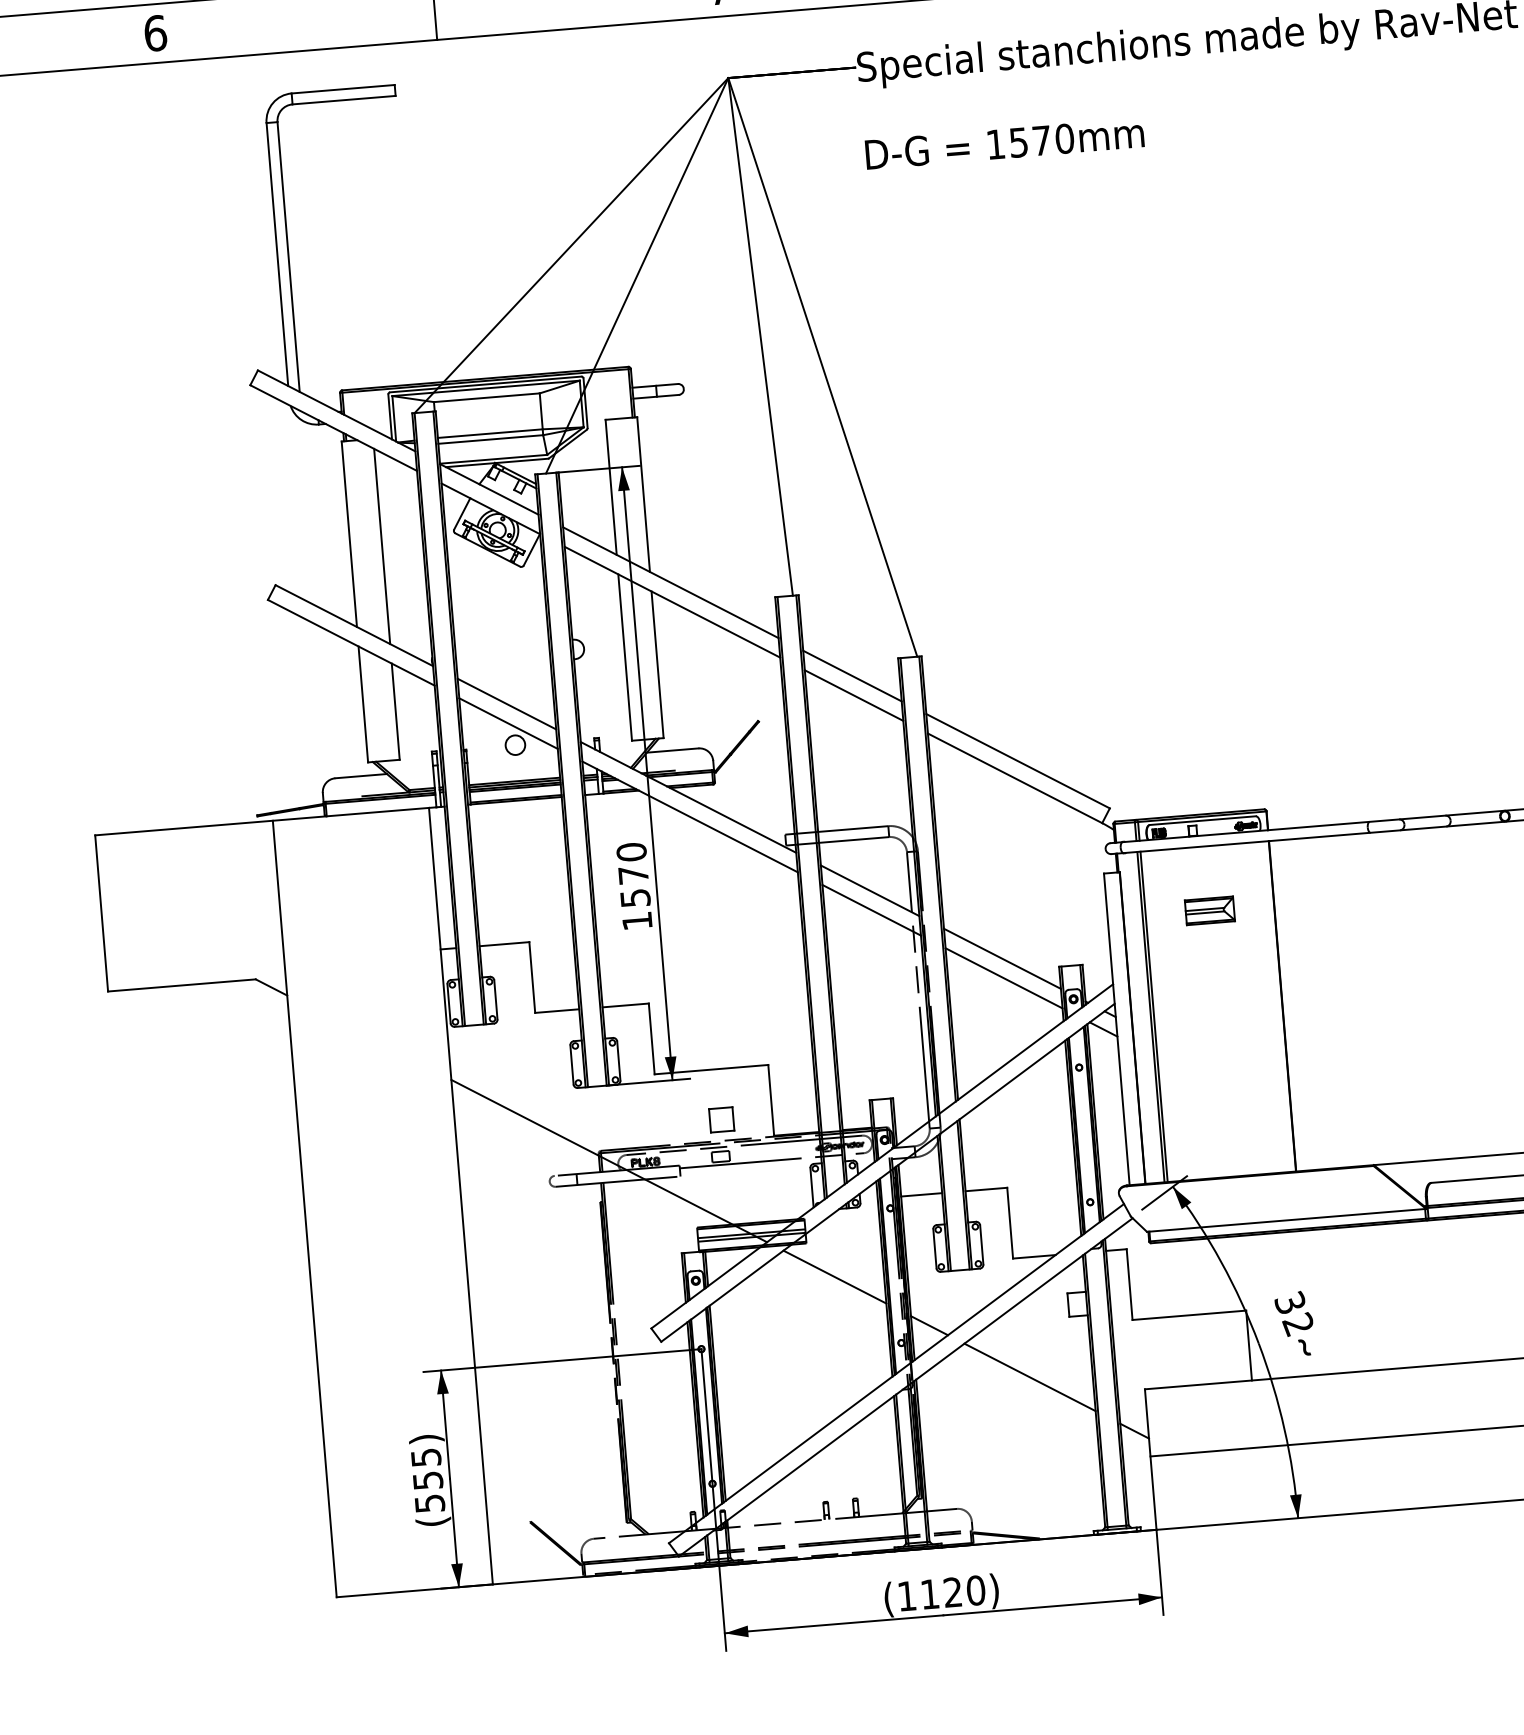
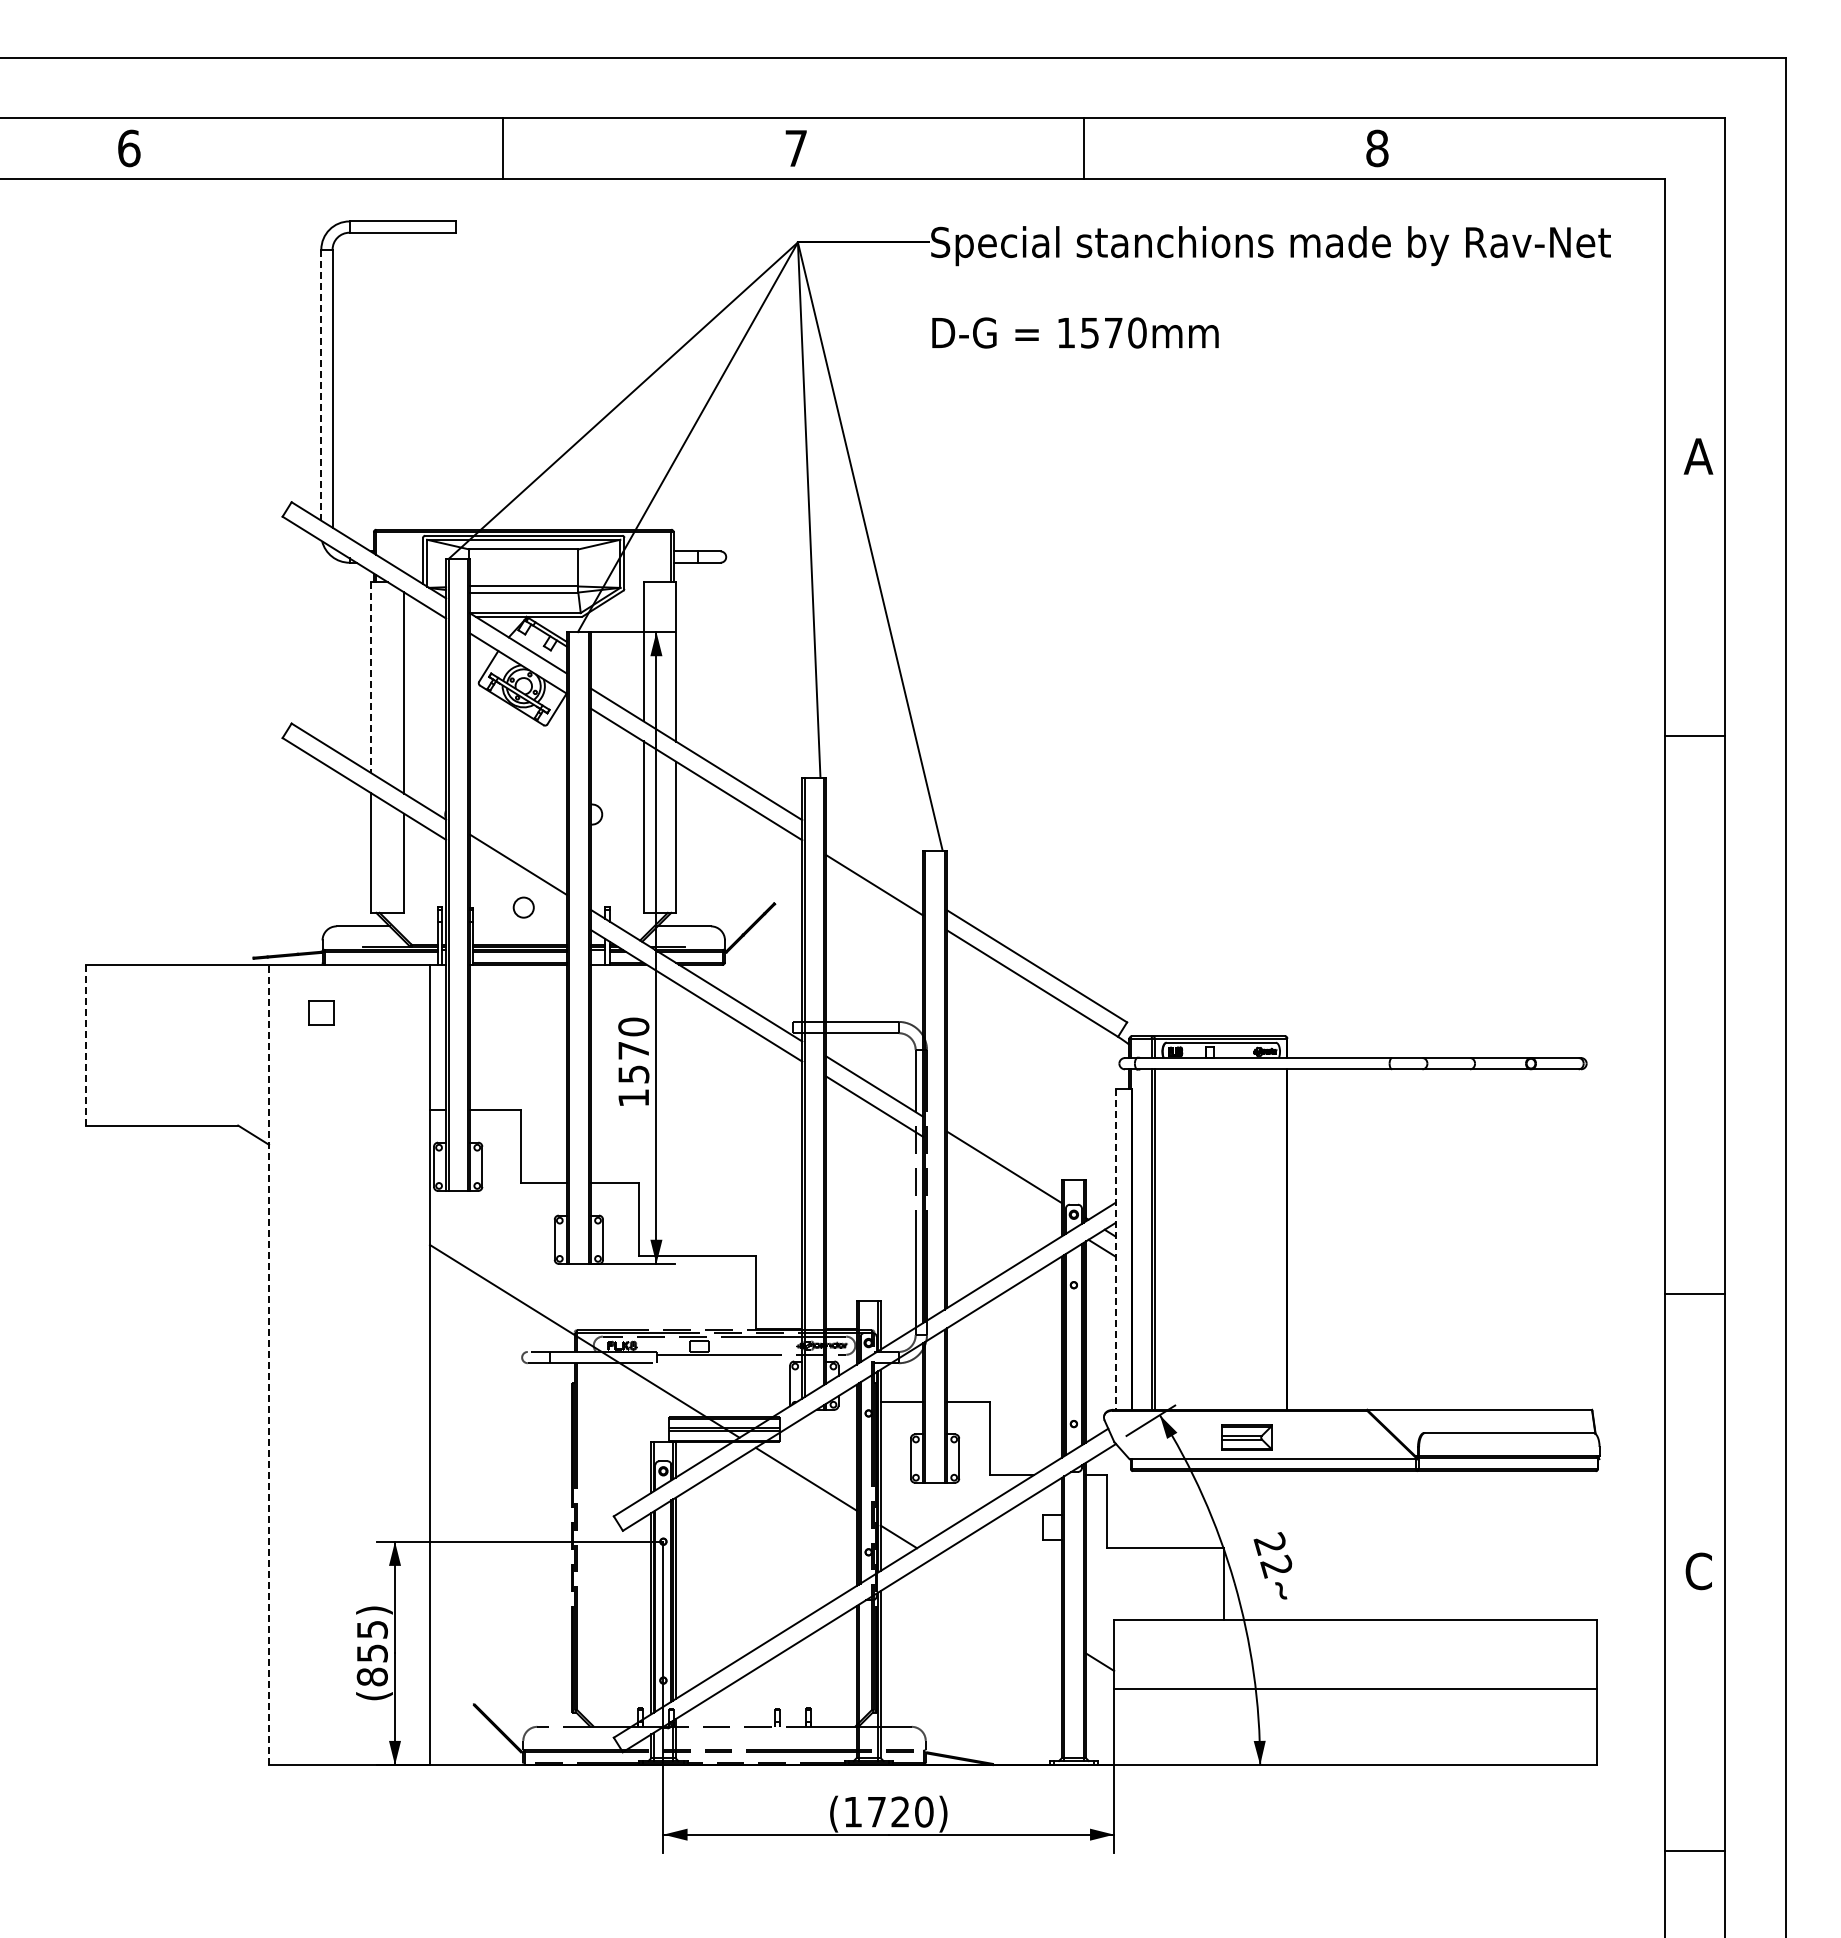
text: (155, 33) -> (129, 148), moved
line: (277, 254) -> (321, 385), solid -> dashed
line: (349, 534) -> (371, 677), solid -> dashed
line: (852, 676) -> (874, 865), removed
line: (508, 723) -> (518, 884), removed
part: (1209, 910) -> (1246, 1437), moved
line: (101, 912) -> (85, 1044), solid -> dashed
line: (1004, 978) -> (1004, 1187), removed
line: (1116, 1029) -> (1115, 1249), solid -> dashed
part: (721, 1119) -> (321, 1012), moved
line: (305, 1208) -> (269, 1364), solid -> dashed
text: (1289, 1302) -> (1269, 1543), 32 -> 22
line: (1030, 1377) -> (997, 1598), removed
text: (429, 1503) -> (371, 1676), (555) -> (855)
text: (929, 1594) -> (876, 1812), (1120) -> (1720)

